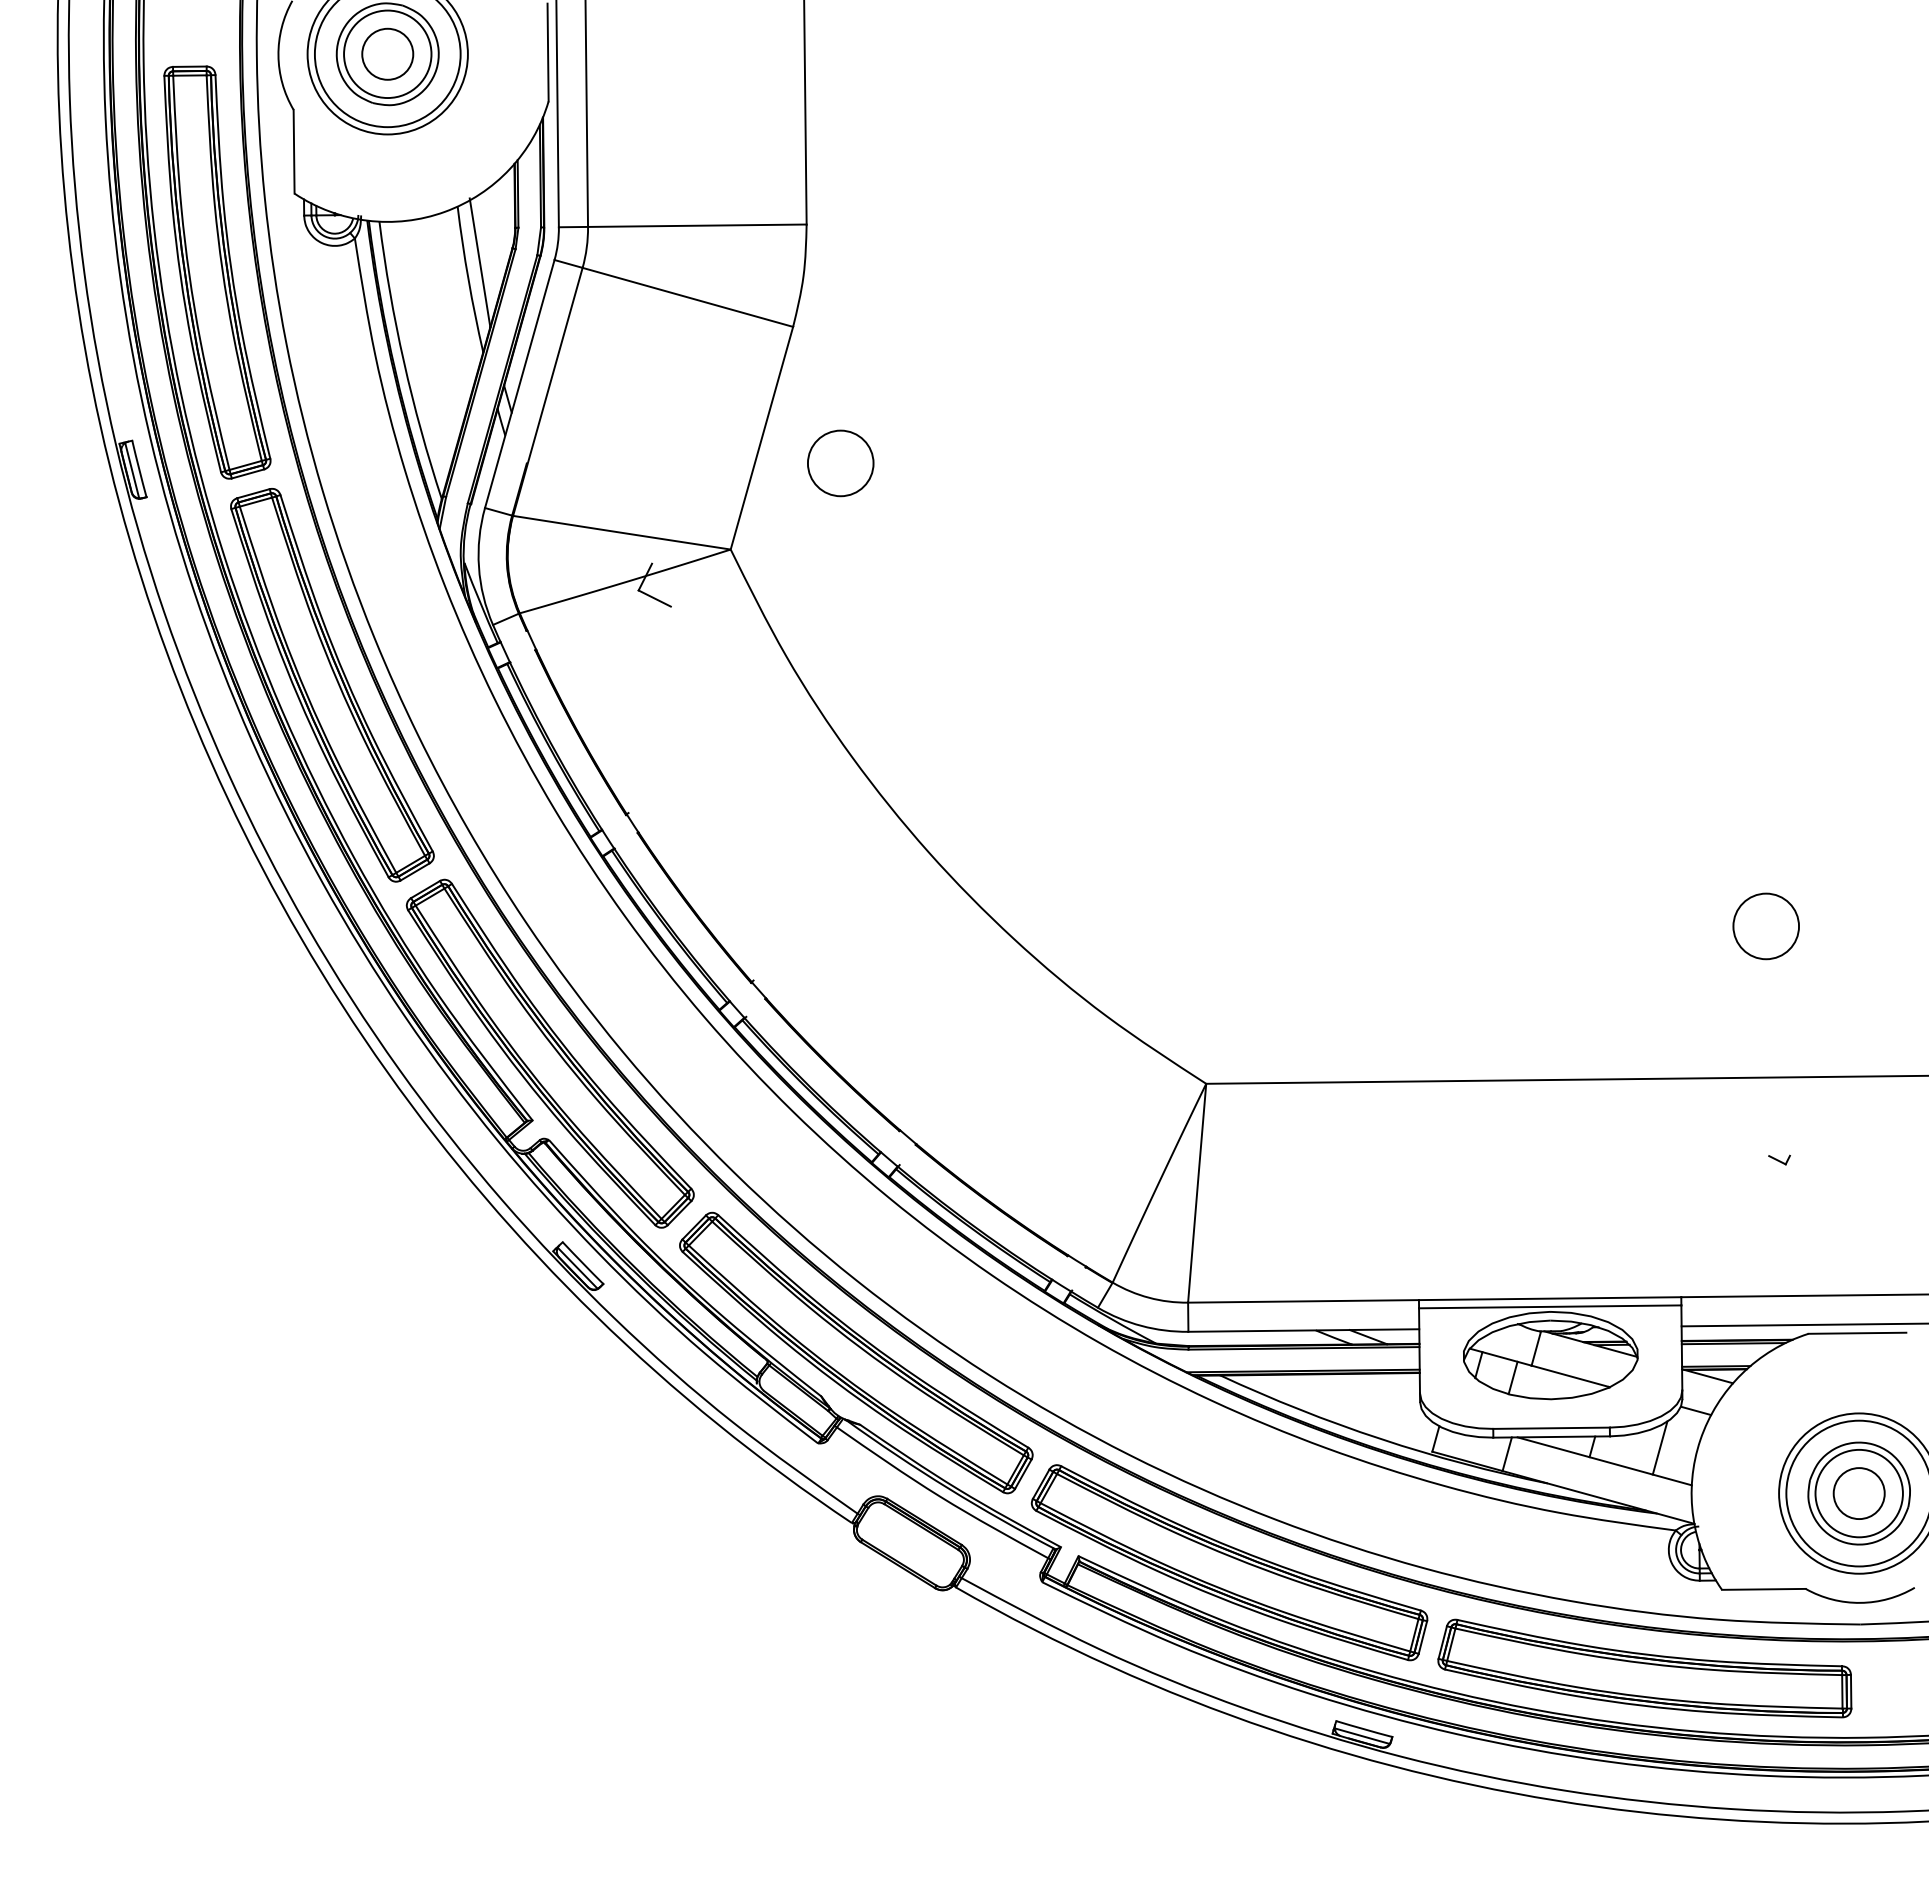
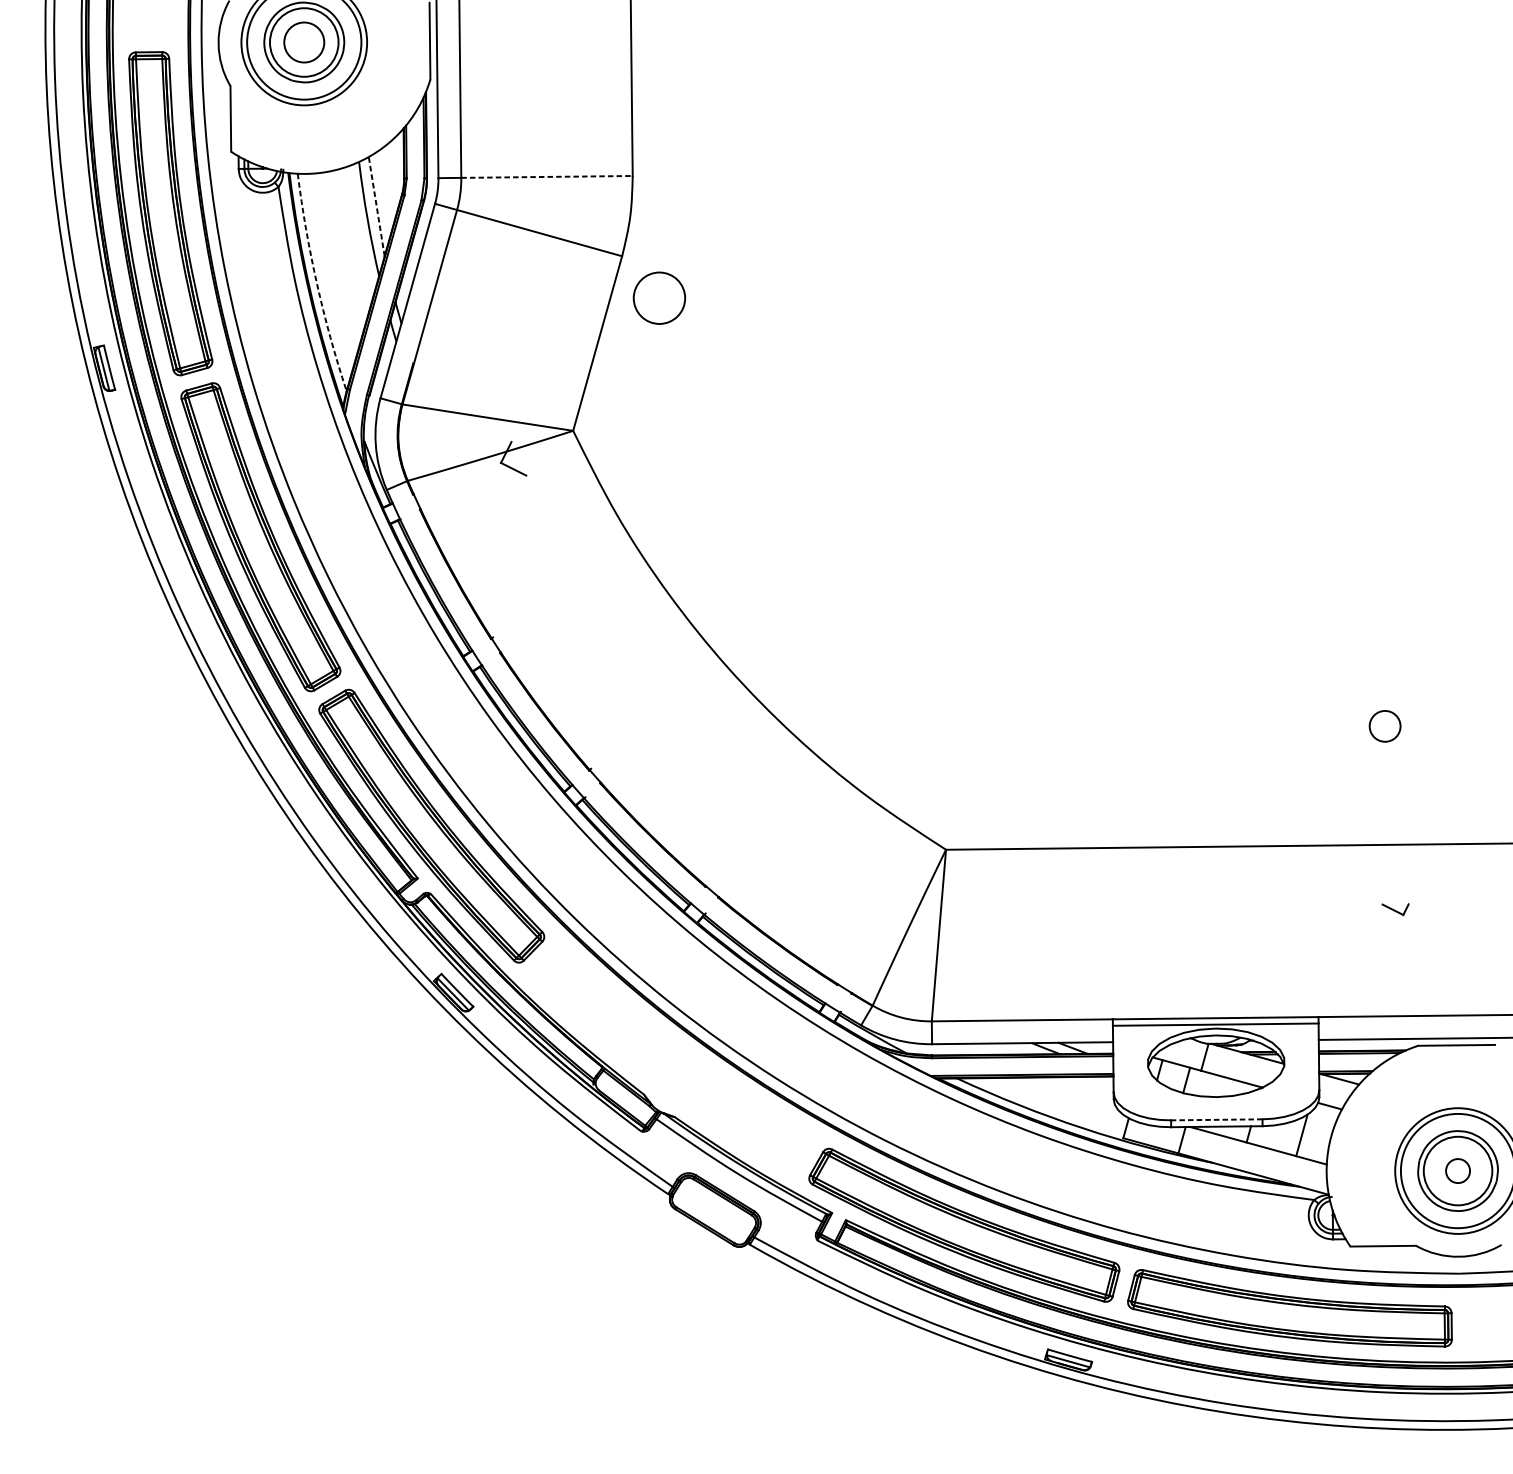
line: (697, 225) -> (547, 176), solid -> dashed
line: (479, 262) -> (376, 205), solid -> dashed
arc: (403, 361) -> (316, 283), solid -> dashed
circle: (840, 463) -> (659, 298), moved
circle: (1766, 926) -> (1385, 726), size x0.6
part: (1779, 1159) -> (1395, 909), size x1.6
part: (856, 1352) -> (671, 1060), removed
line: (1551, 1428) -> (1216, 1120), solid -> dashed
circle: (1858, 1493) -> (1457, 1170), size x0.6

